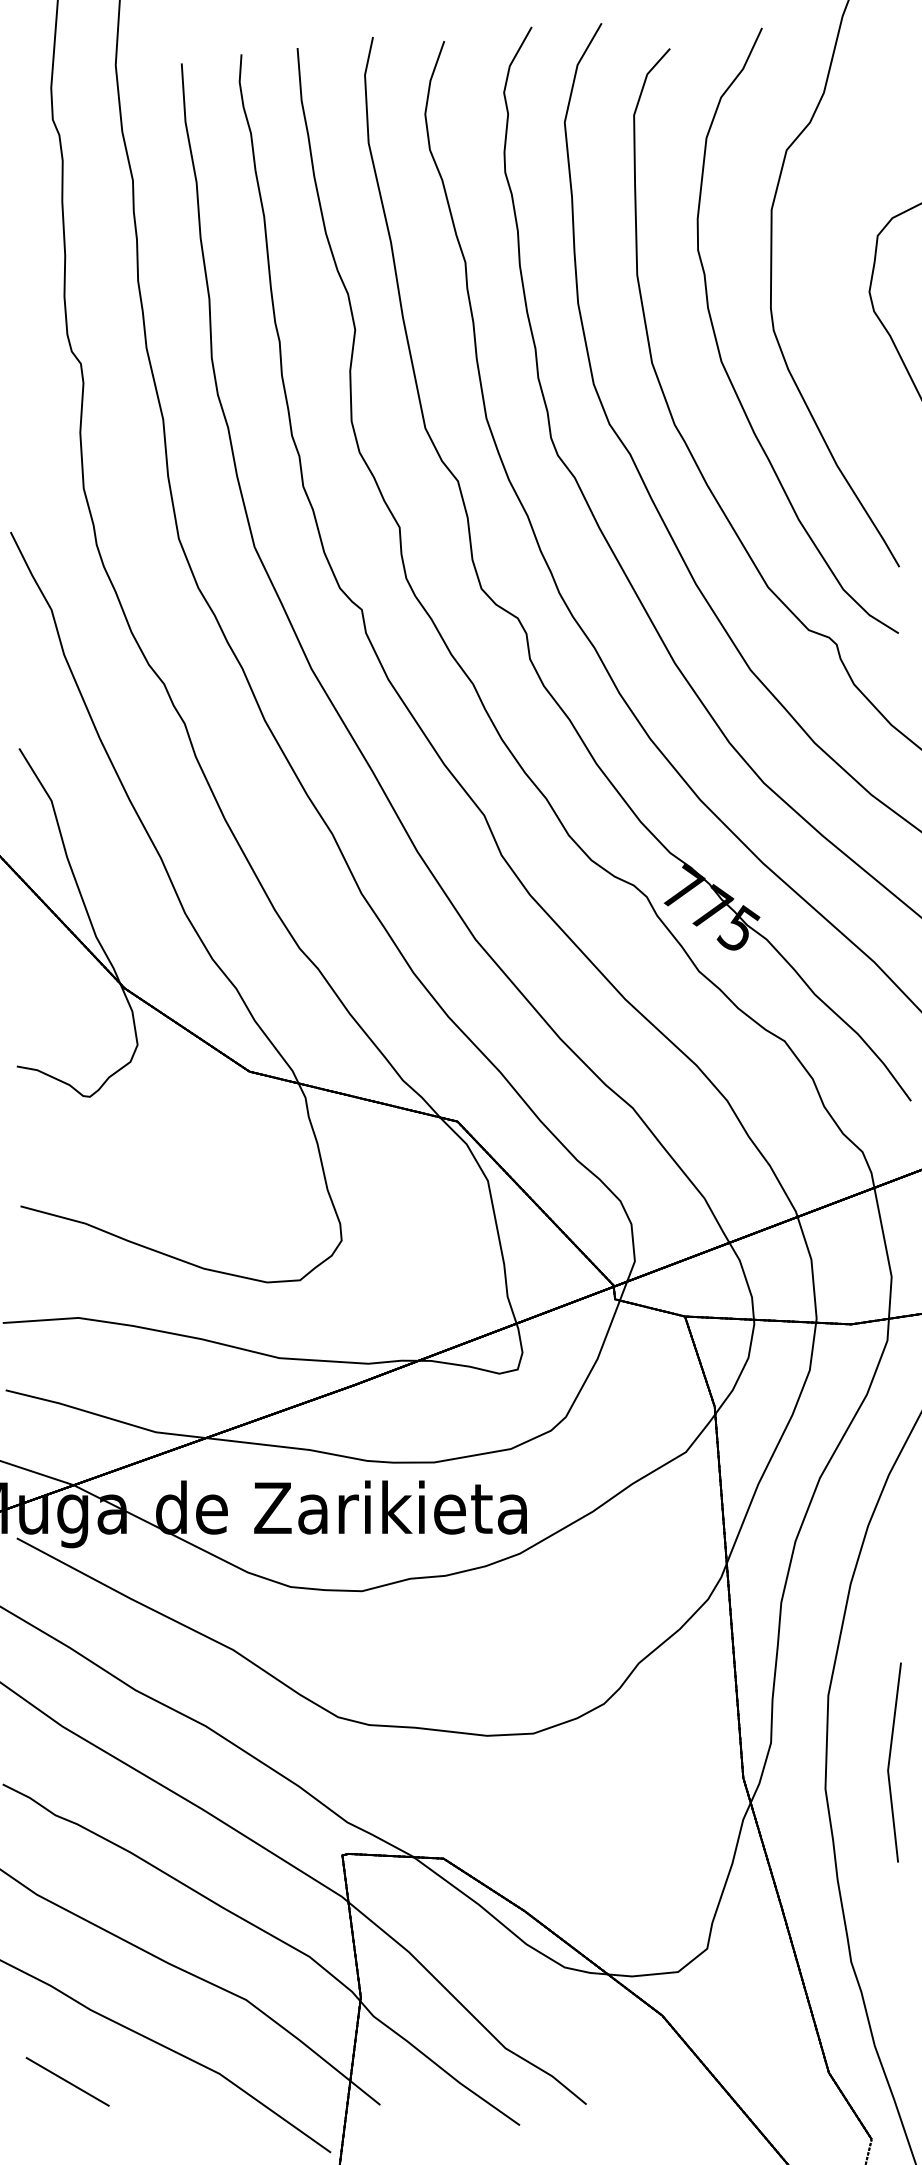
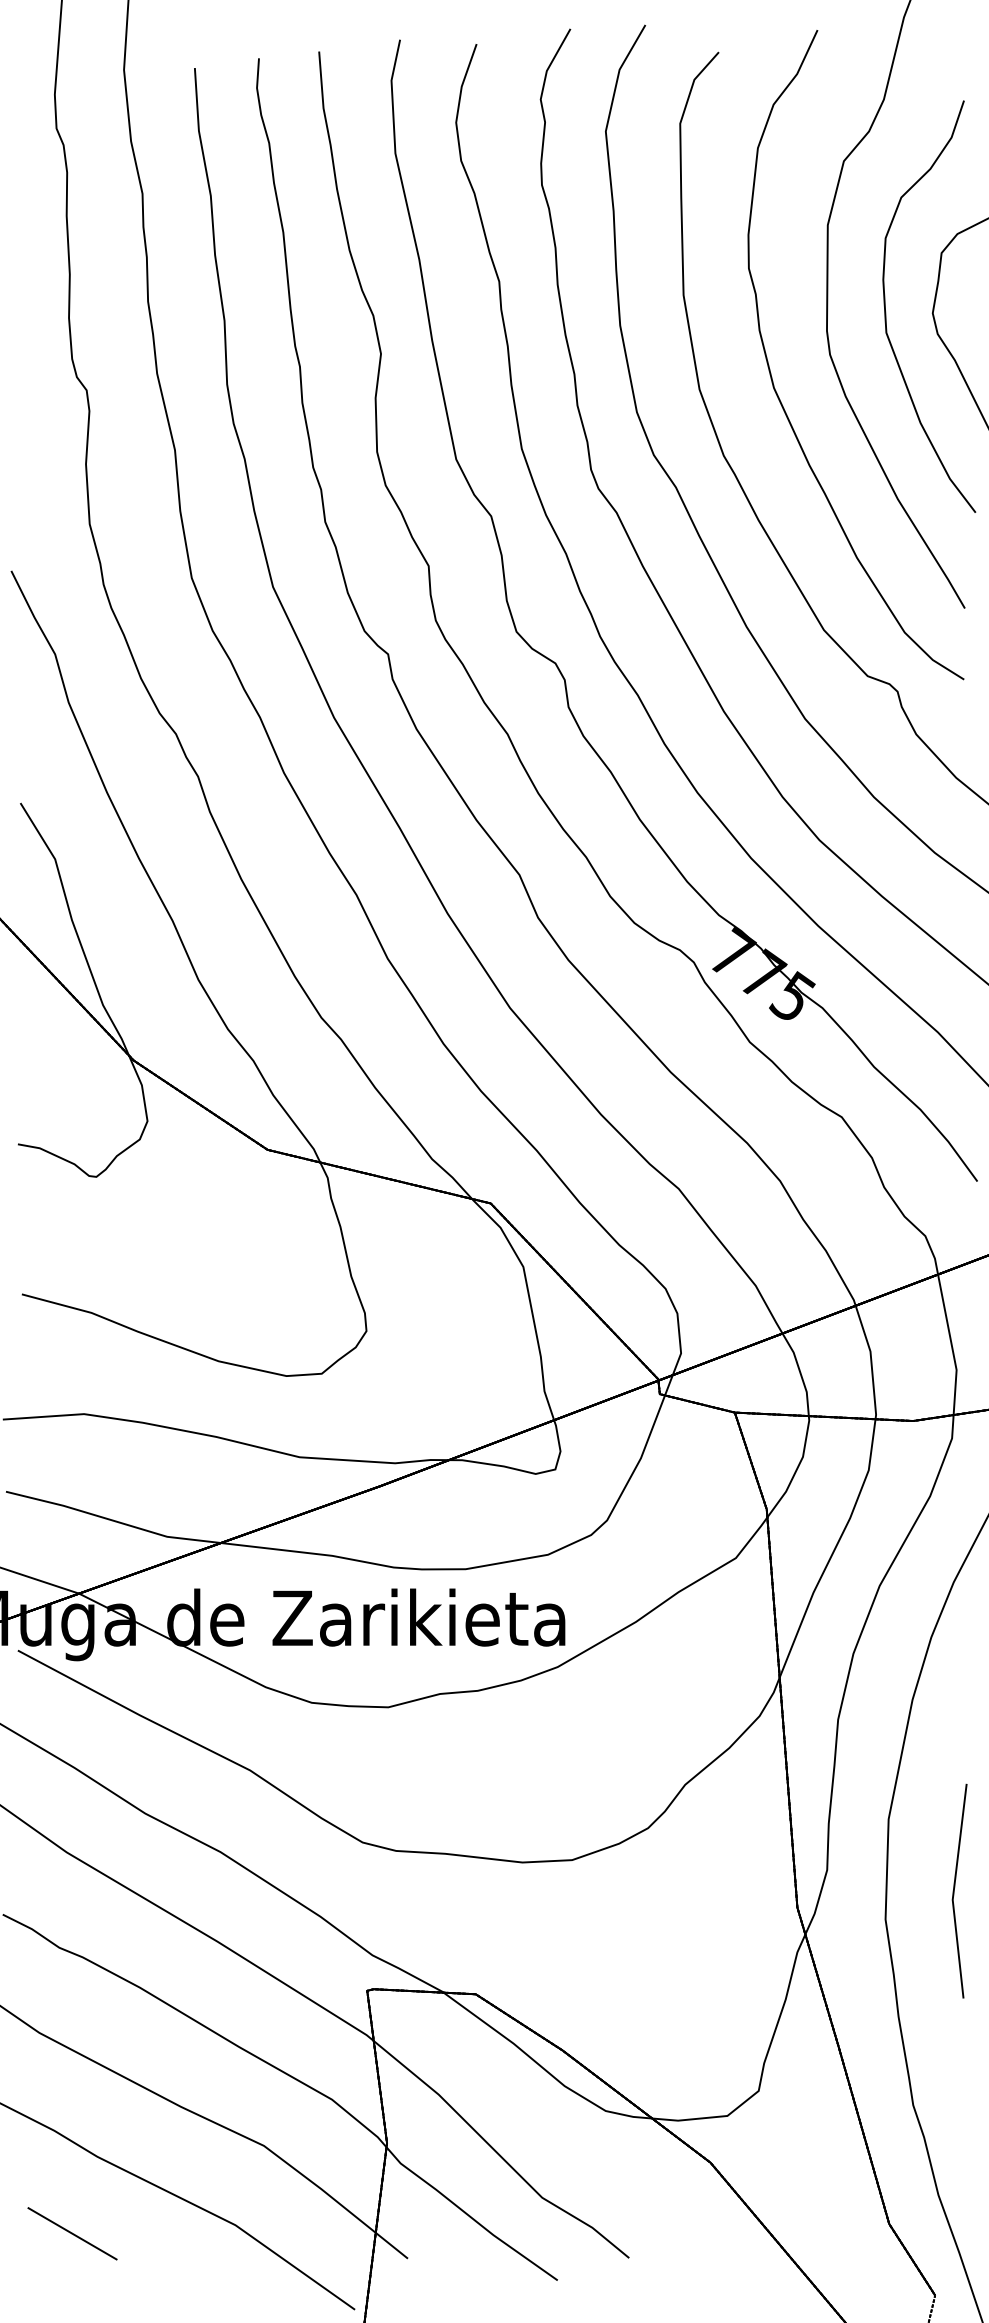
part: (826, 291) -> (886, 312), added

